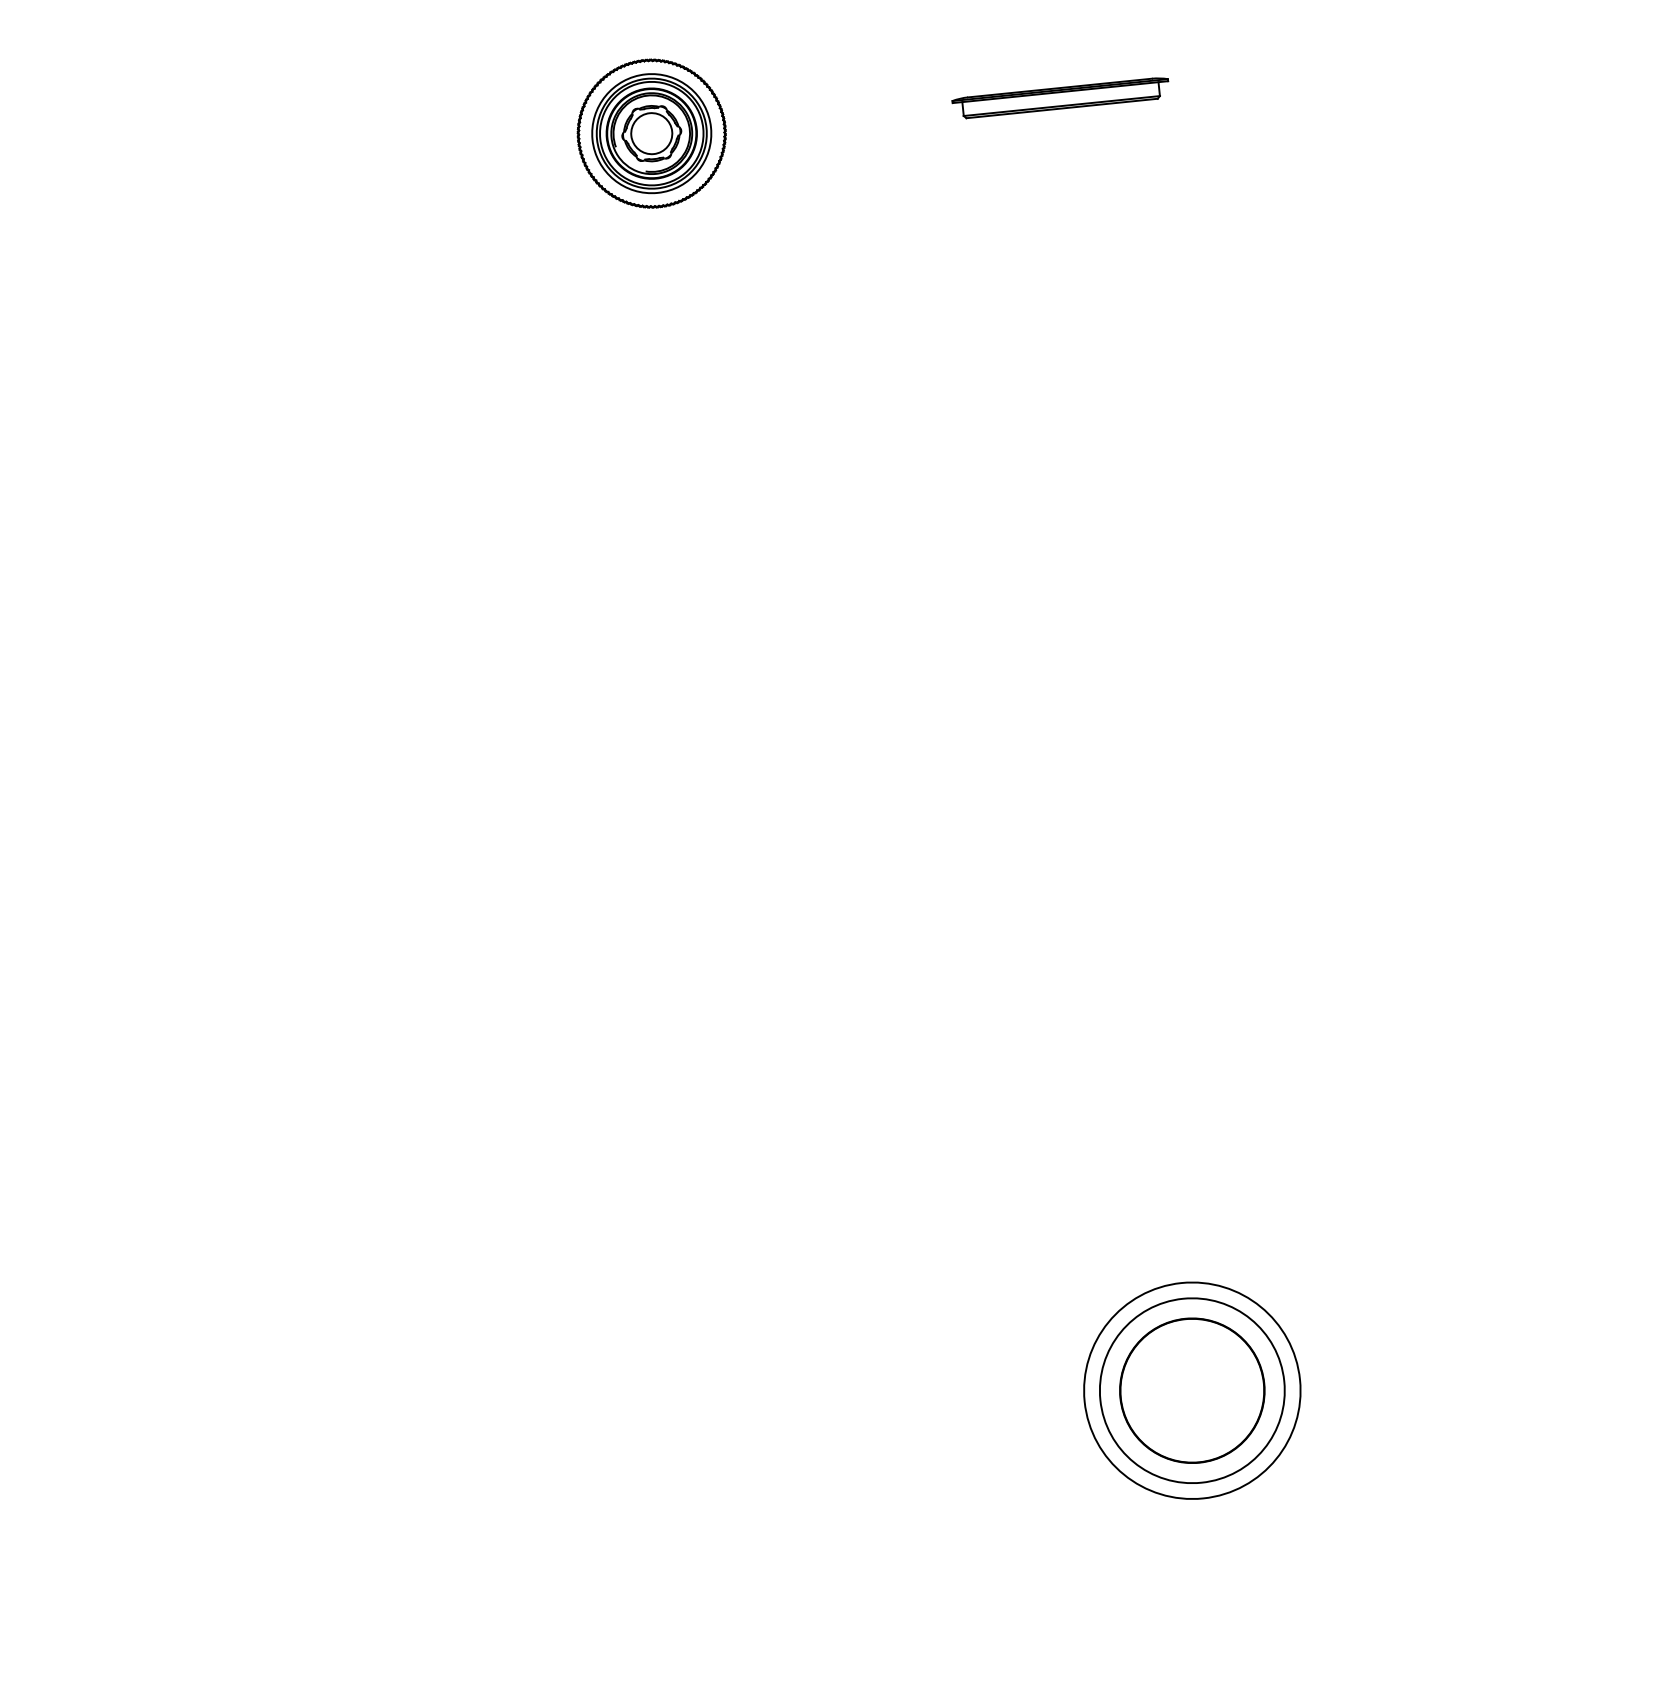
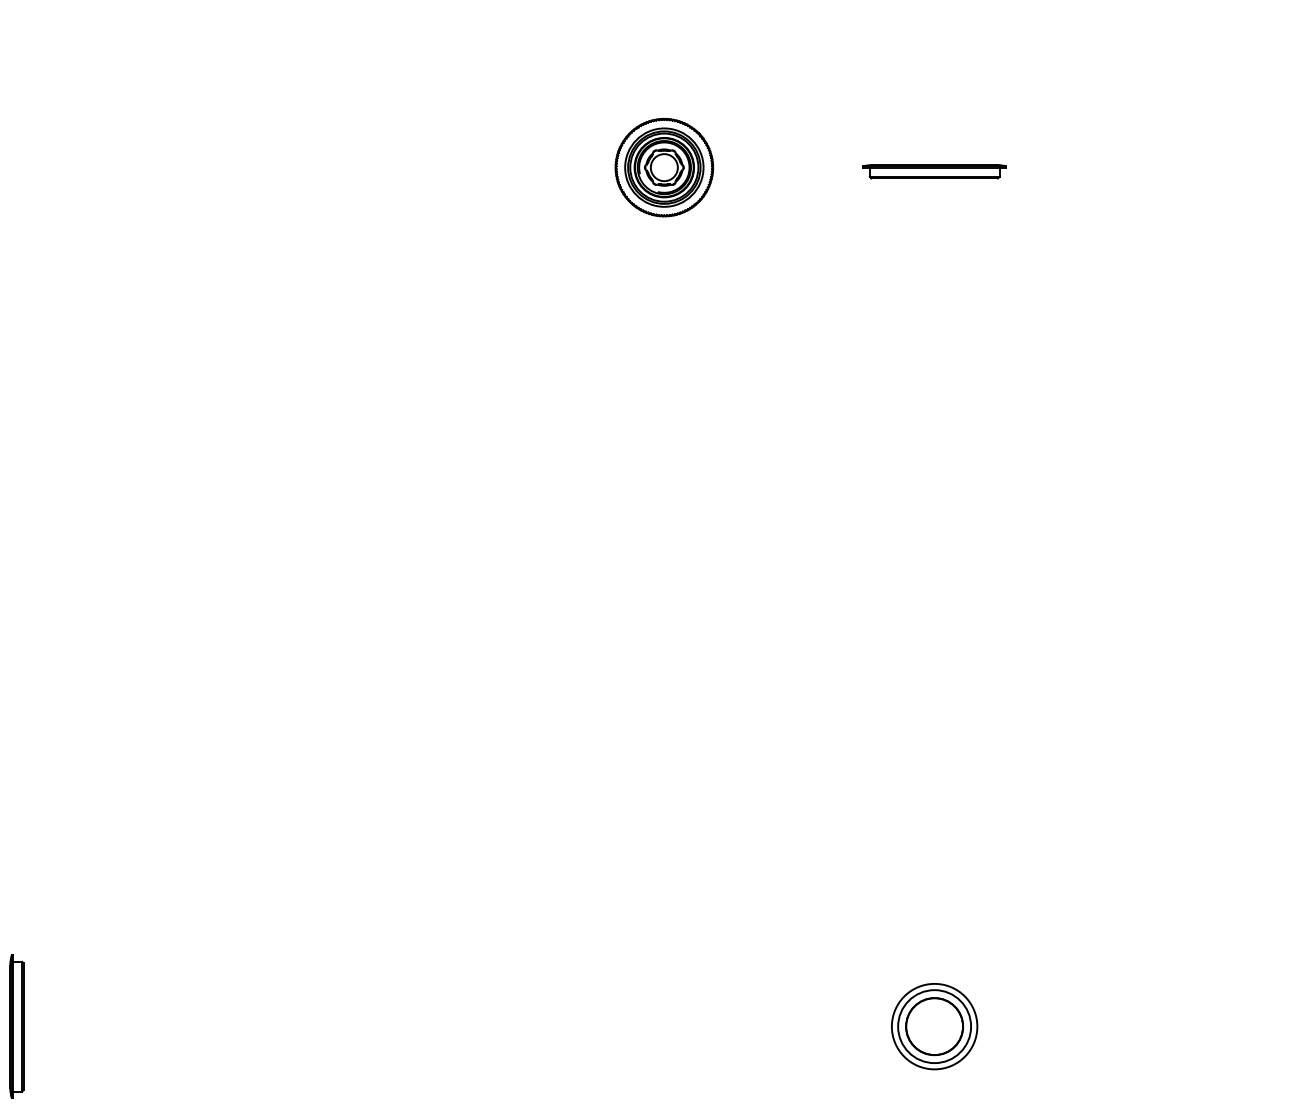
part: (1192, 1390) -> (934, 1026), size x0.6

